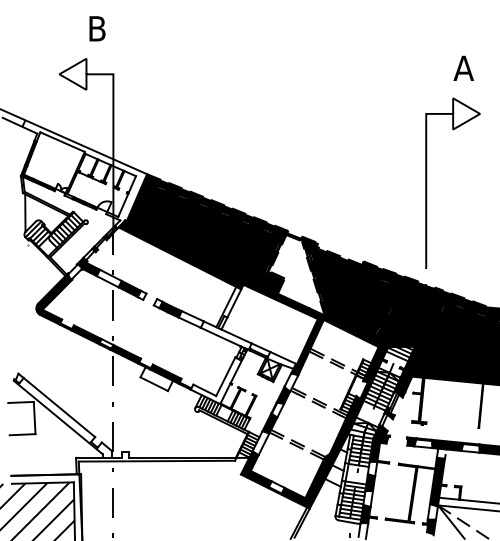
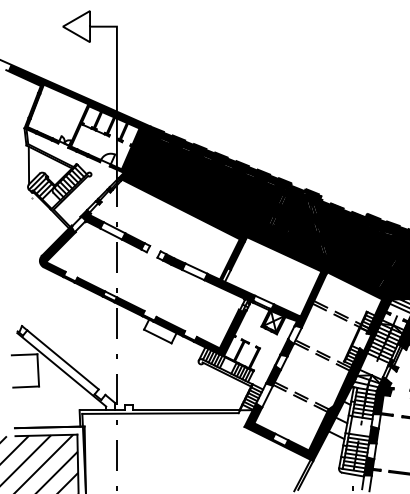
fill: (75, 170) -> (79, 122), added
fill: (296, 275) -> (300, 227), added
fill: (225, 318) -> (229, 270), added
fill: (276, 366) -> (280, 318), added
fill: (217, 384) -> (221, 336), added

